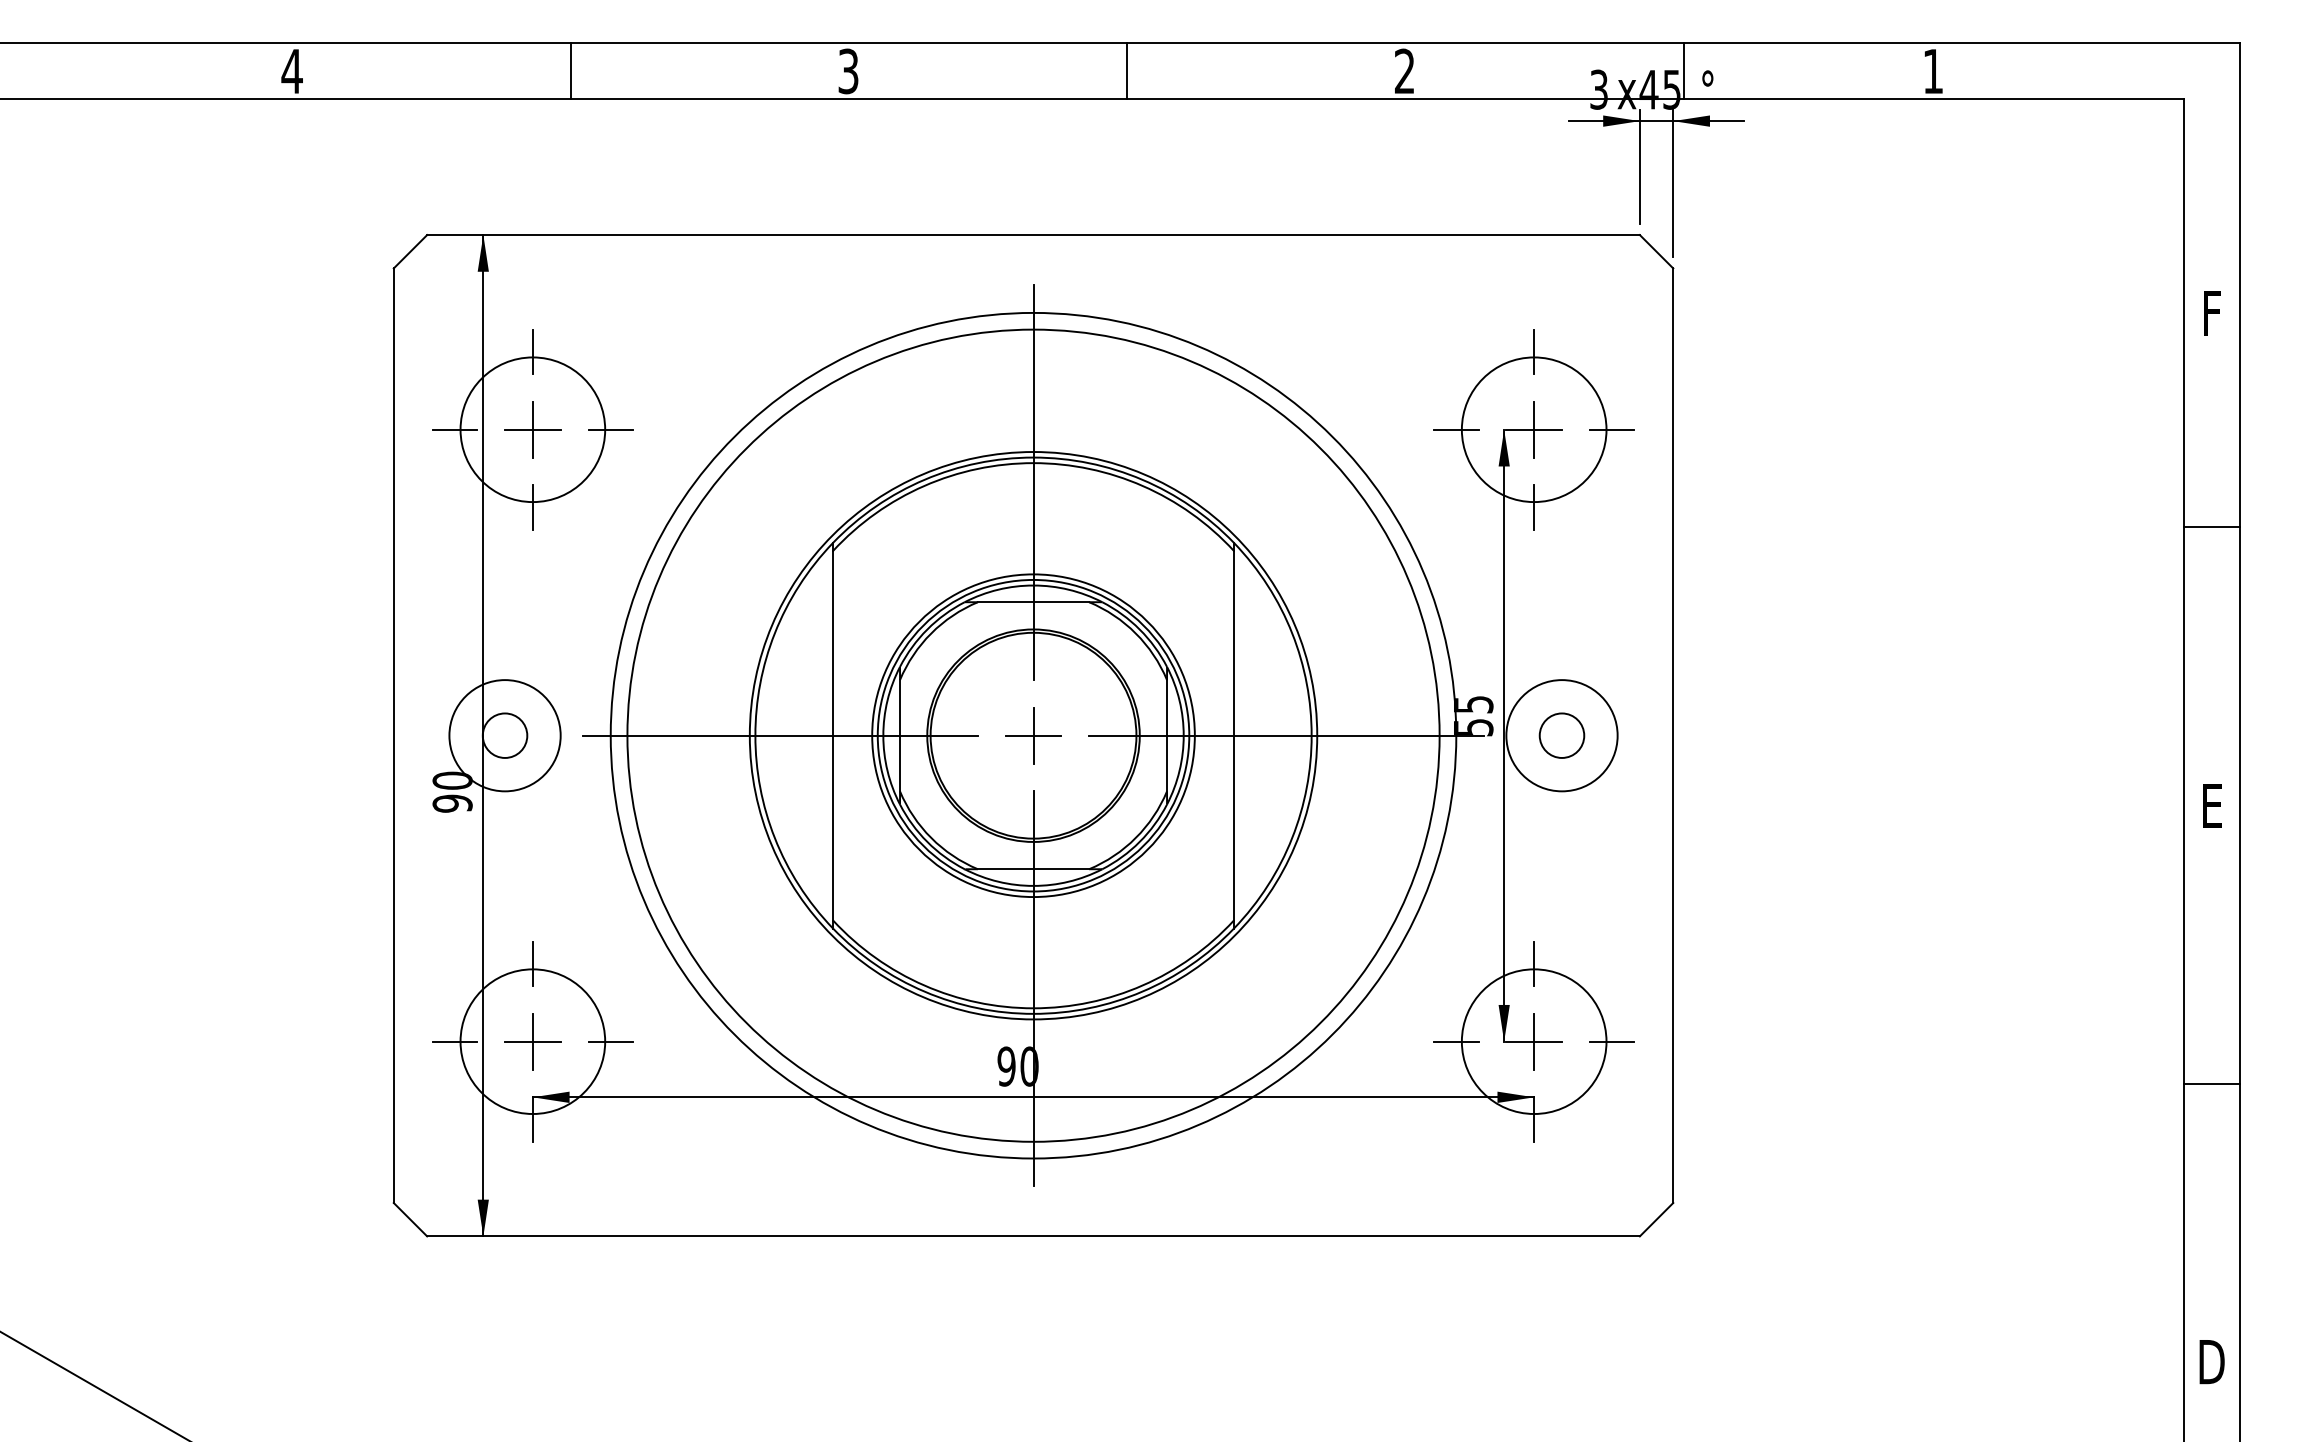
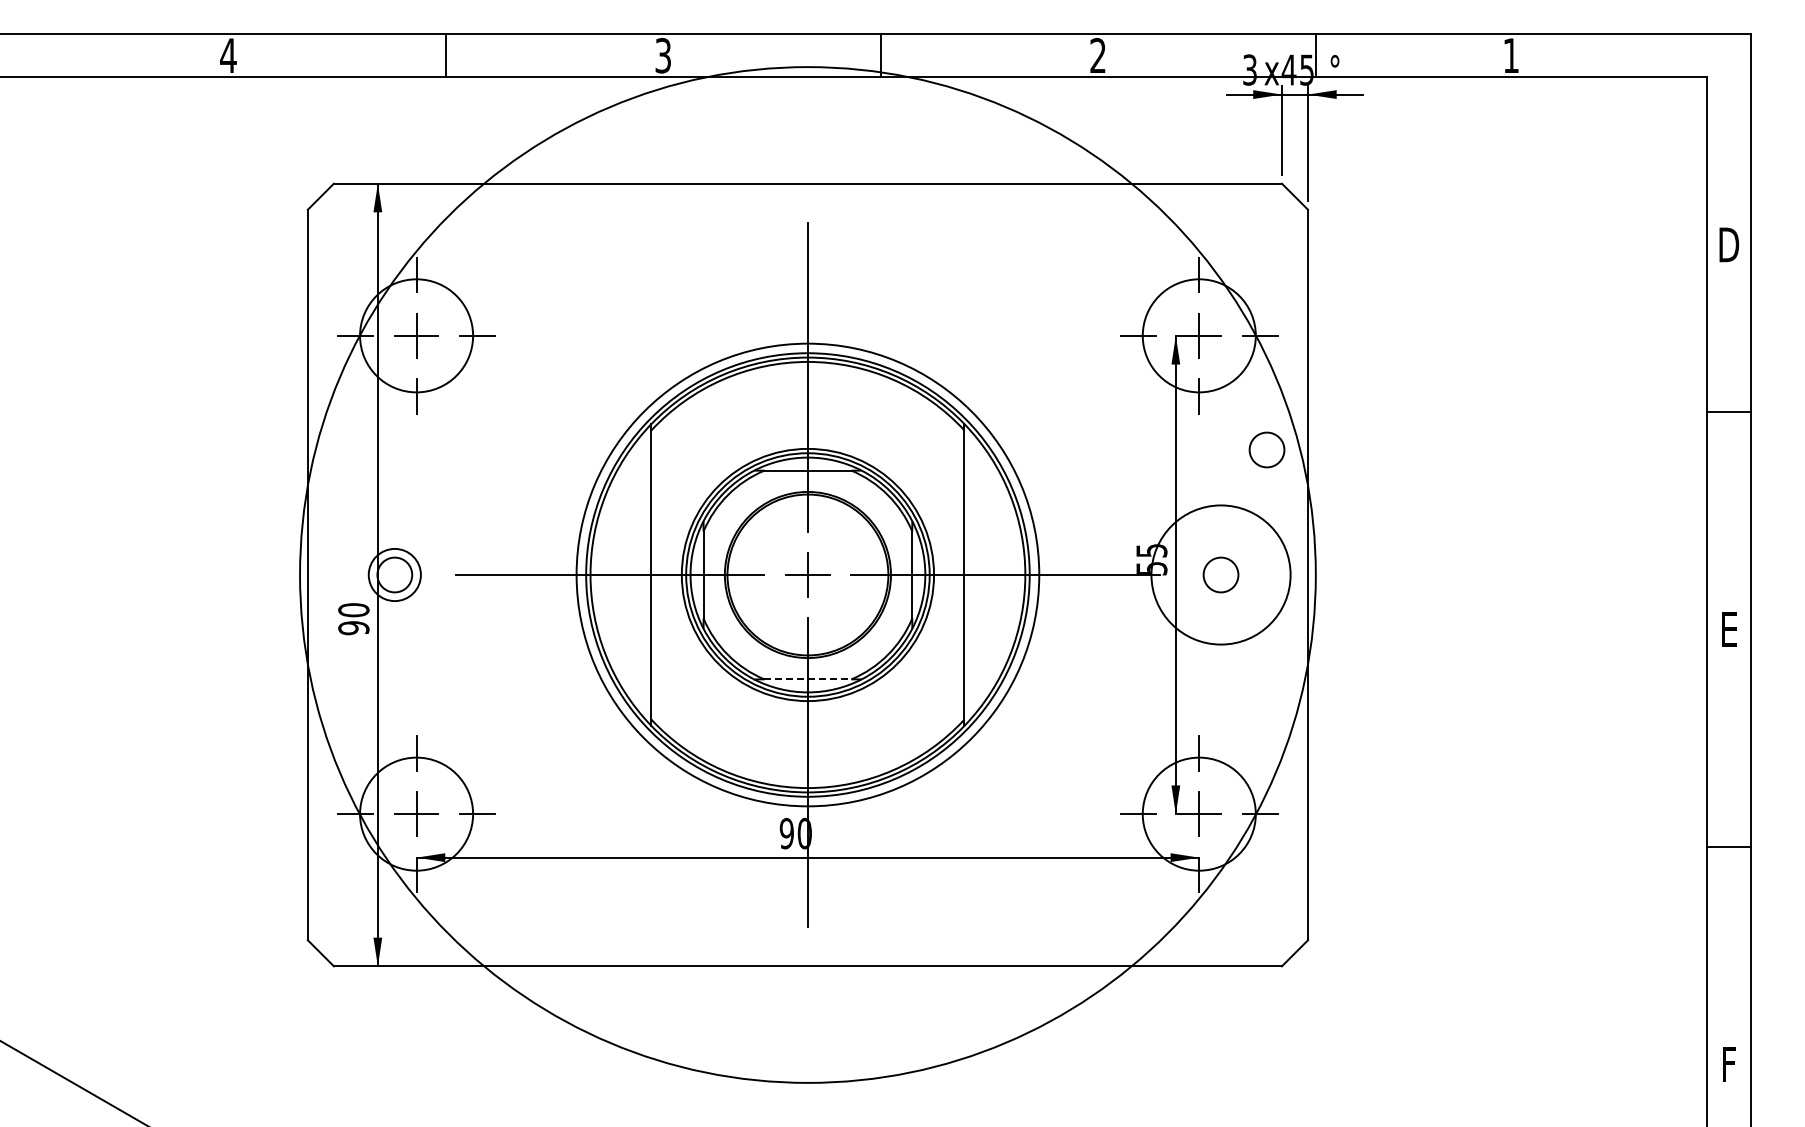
text: (2212, 312) -> (1729, 244), F -> D
circle: (1620, 575) -> (1266, 449), added
circle: (504, 735) -> (394, 574), size x0.6
circle: (1032, 735) -> (807, 574), size x0.7
circle: (1032, 735) -> (807, 574), size x1.6
circle: (1561, 735) -> (1220, 574), size x1.6
line: (1034, 869) -> (808, 679), solid -> dashed
text: (2211, 1361) -> (1728, 1064), D -> F

